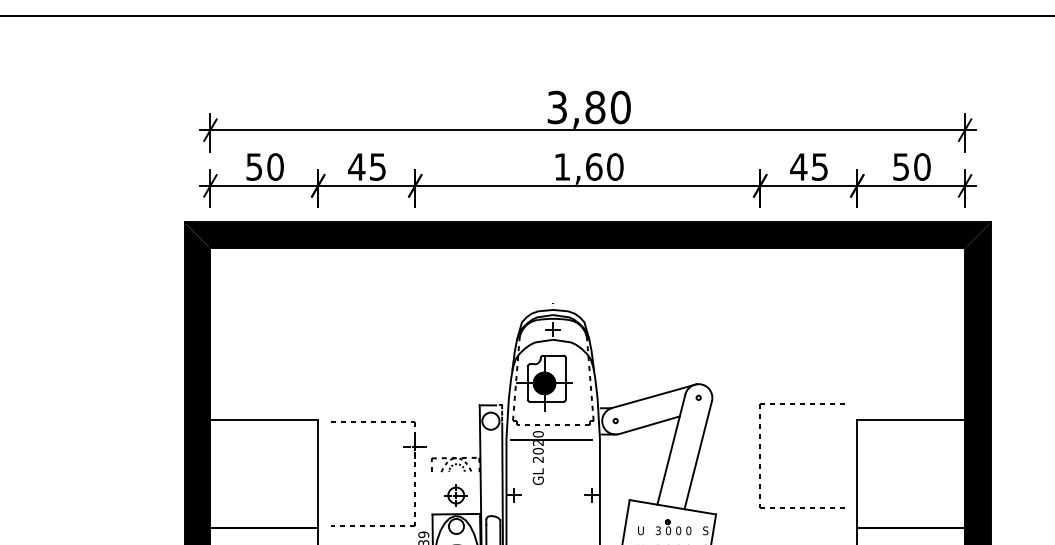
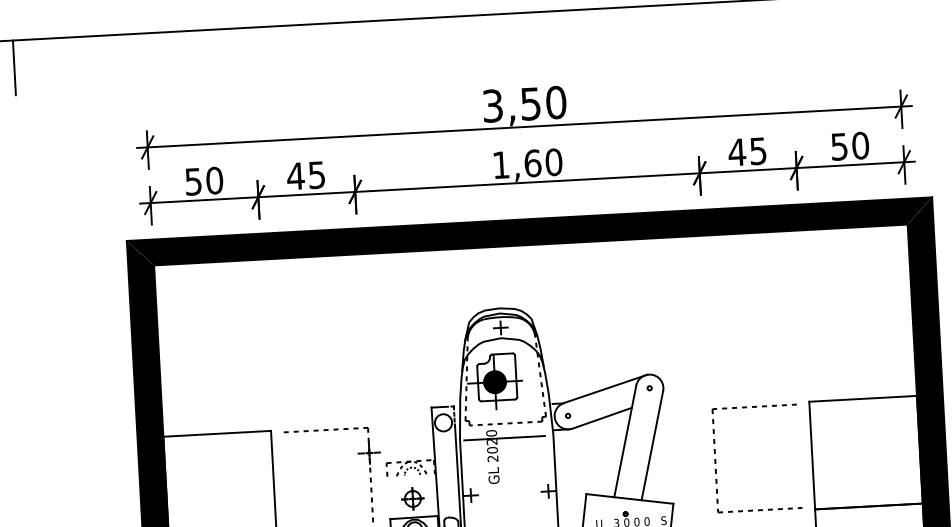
line: (81, 43) -> (14, 67), added
text: (595, 107) -> (530, 103), 3,80 -> 3,50
part: (760, 455) -> (715, 460), moved

